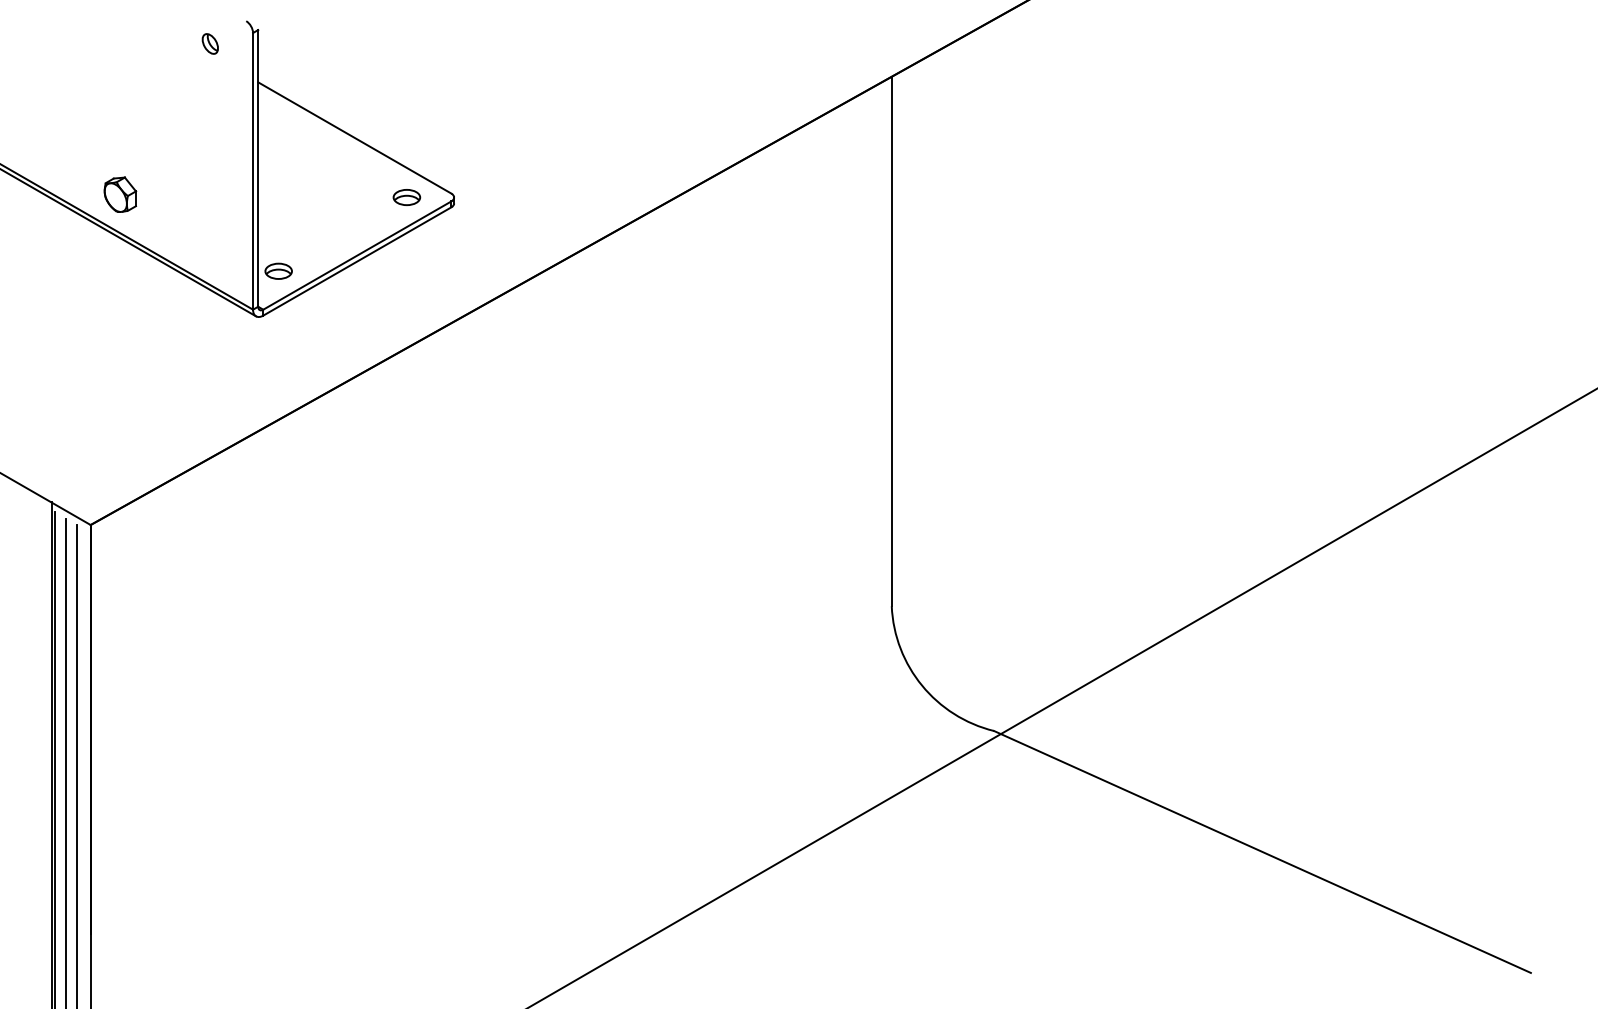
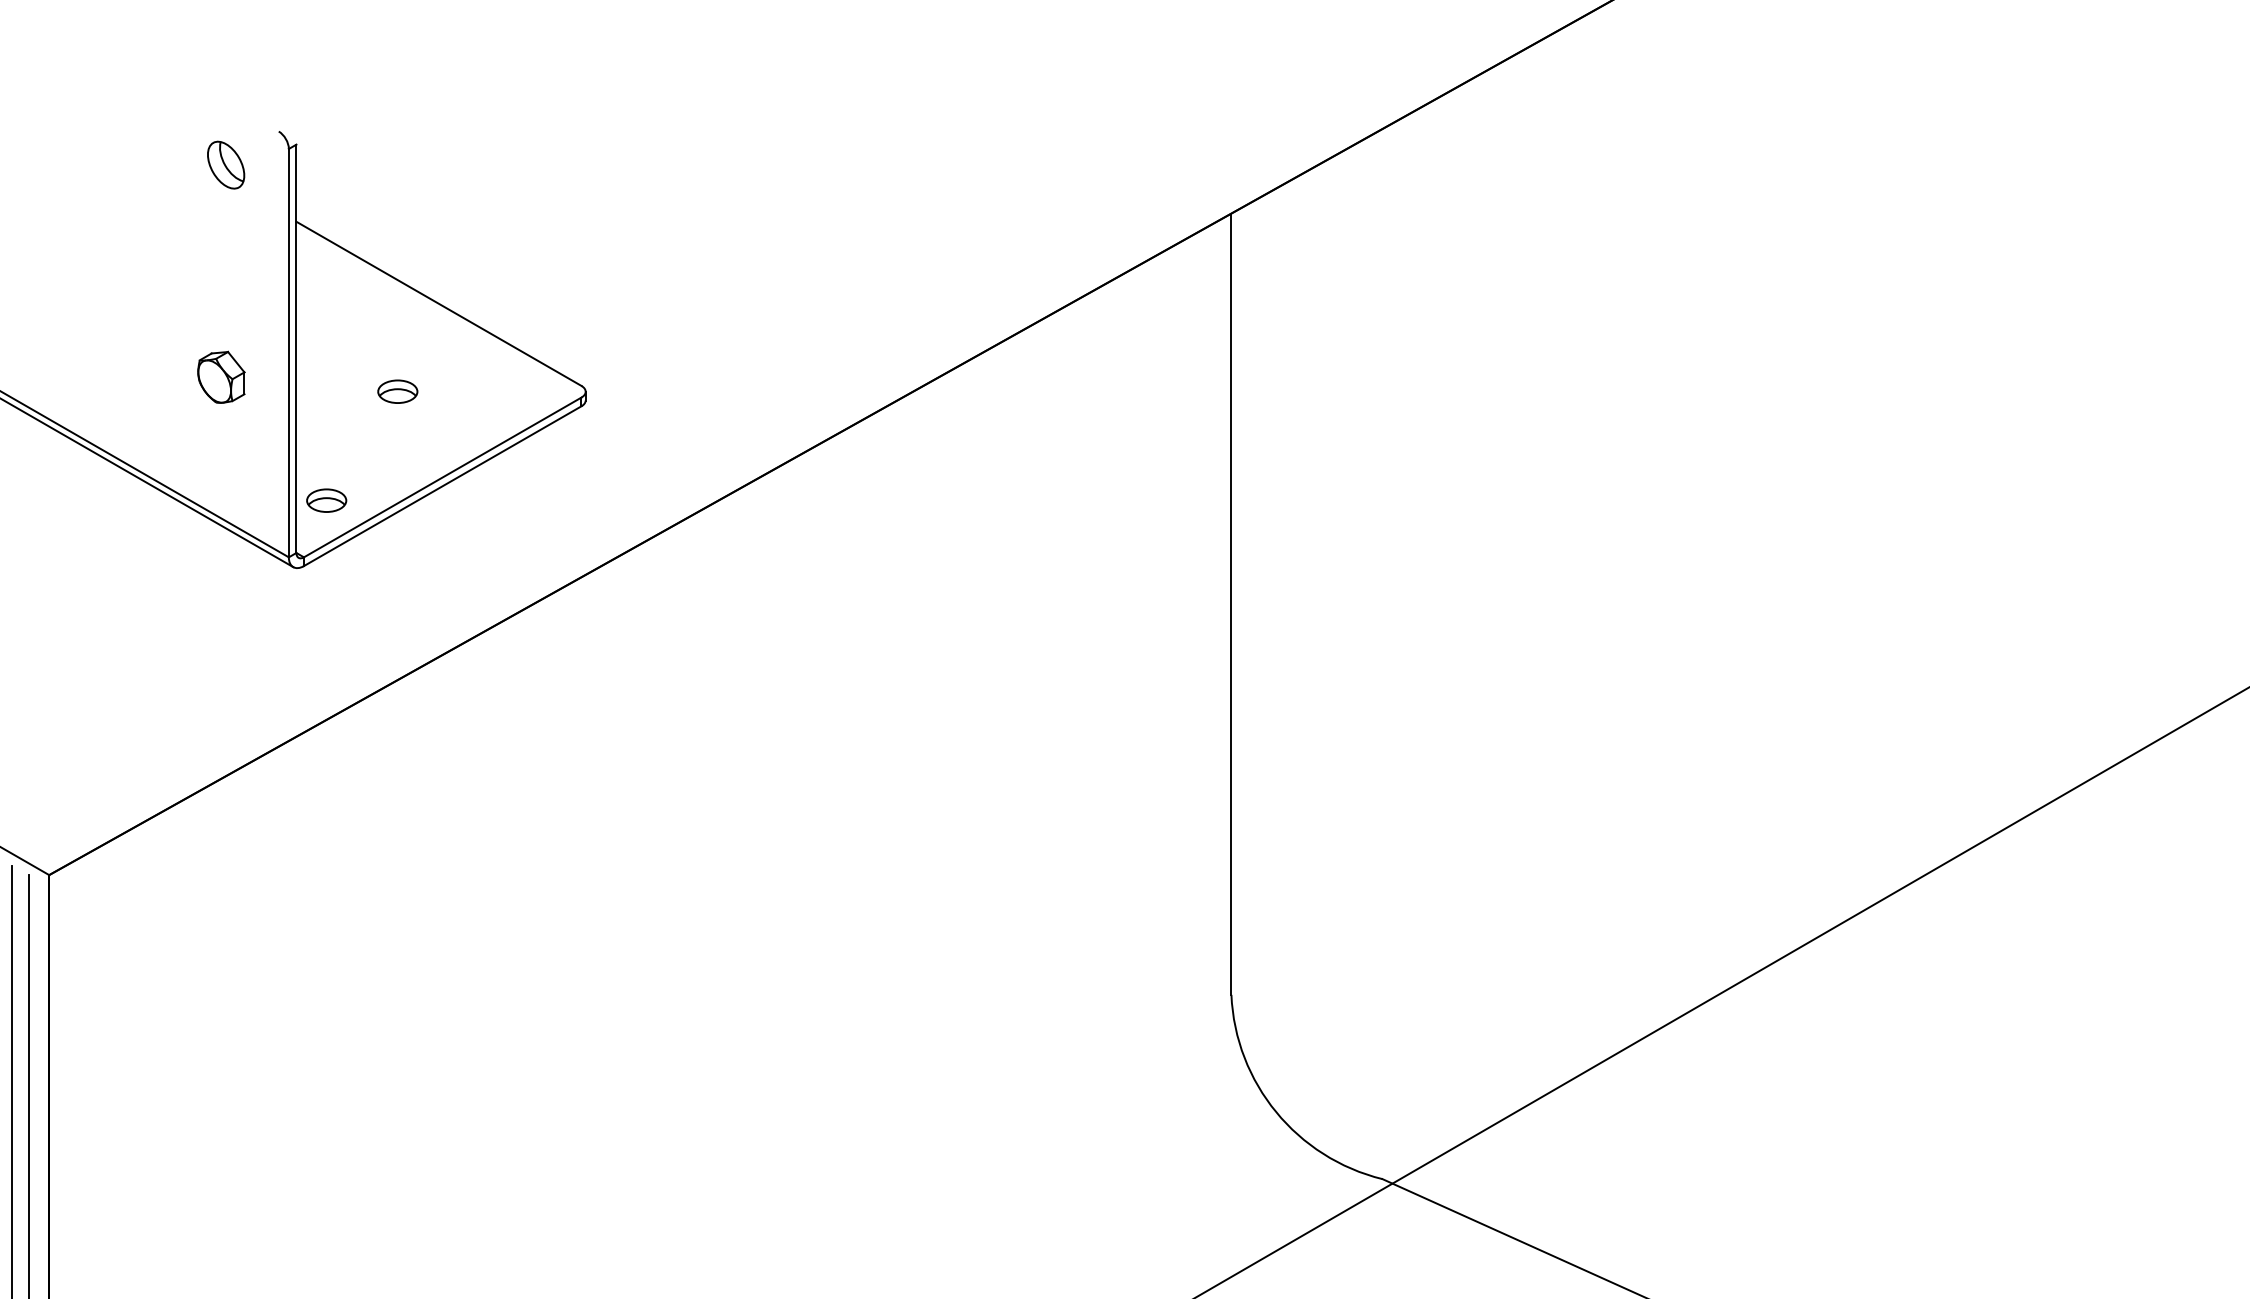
part: (209, 43) -> (224, 164), size x1.6
part: (120, 194) -> (221, 376), moved
part: (406, 197) -> (397, 391), moved

